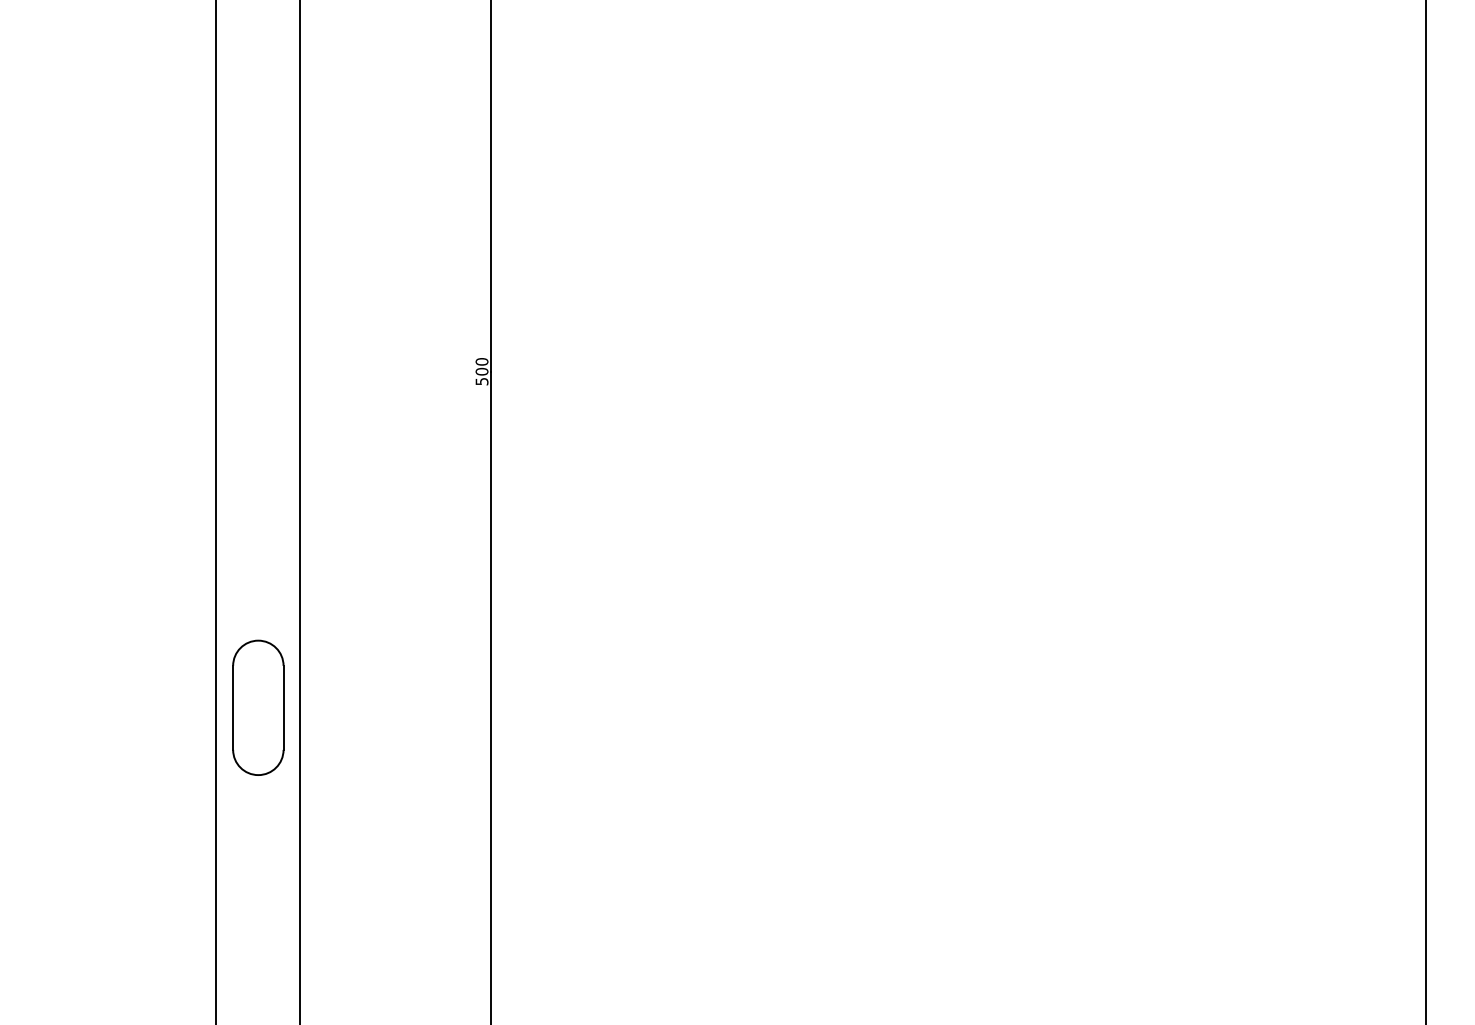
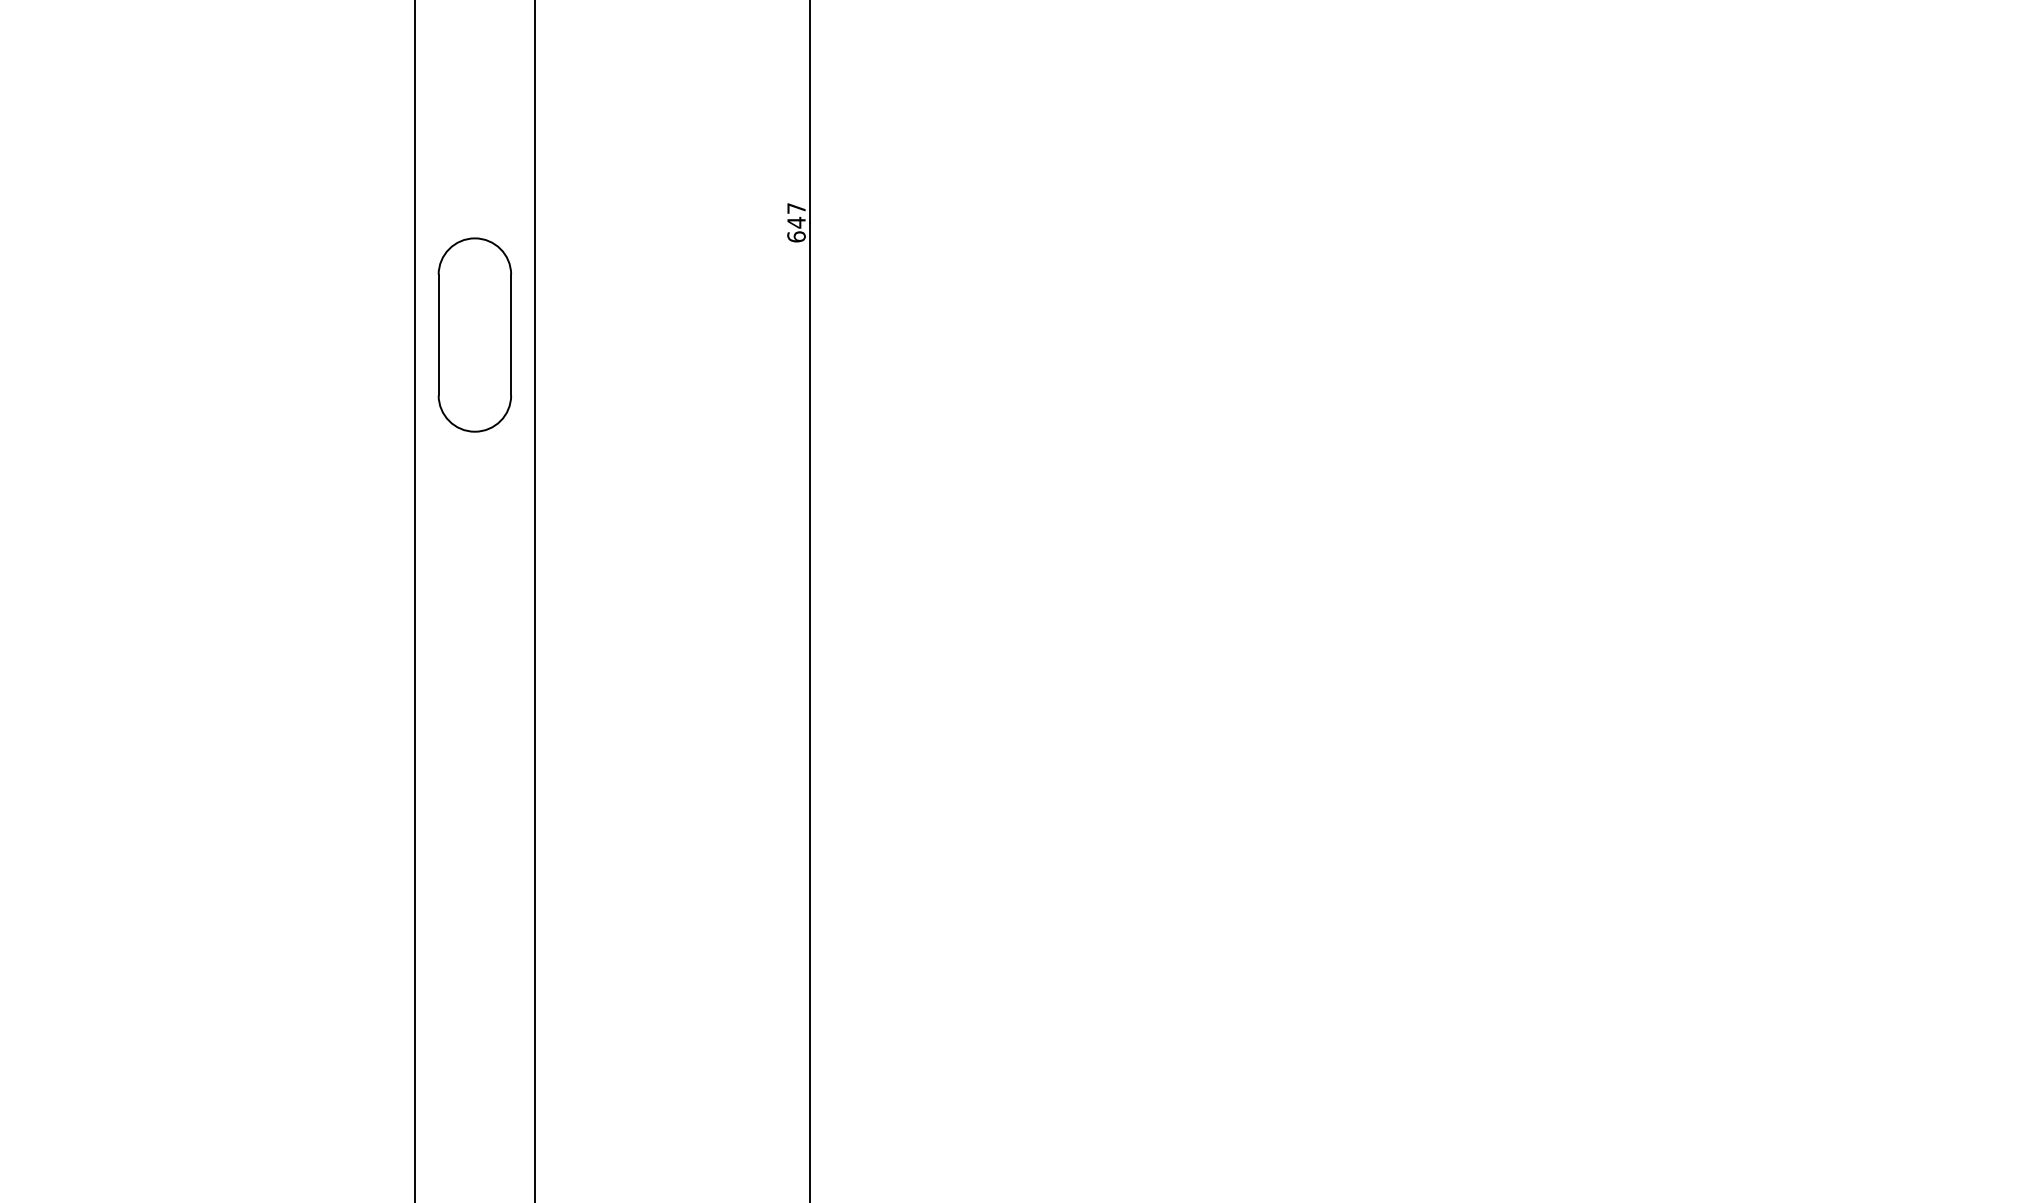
text: (481, 371) -> (795, 222), 500 -> 647
part: (258, 707) -> (475, 334), moved

